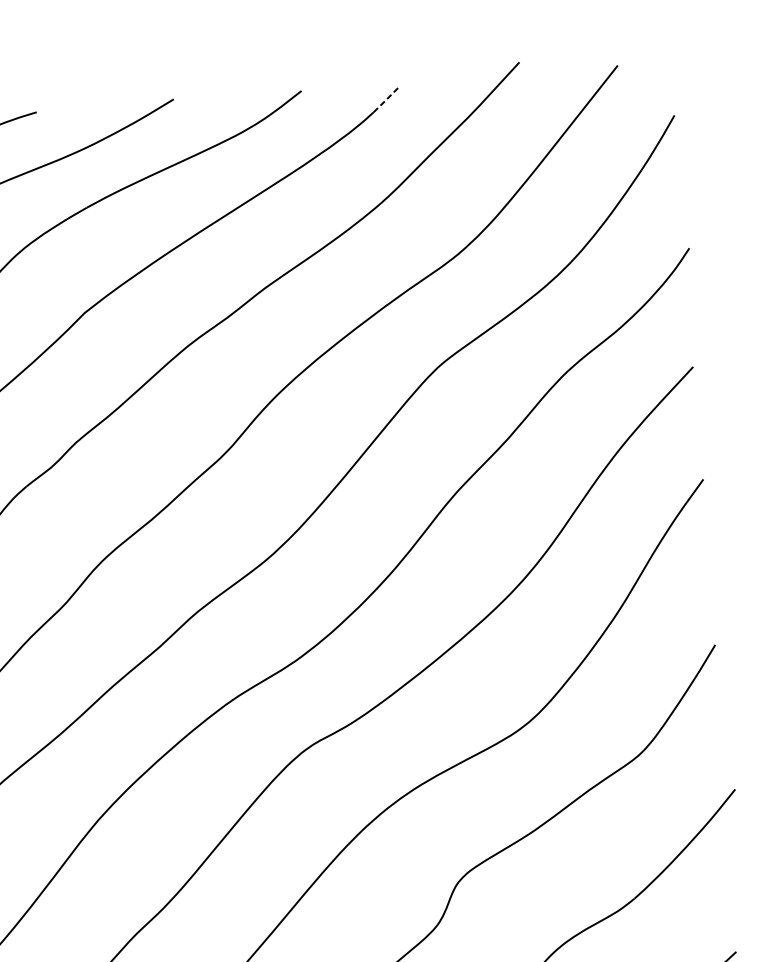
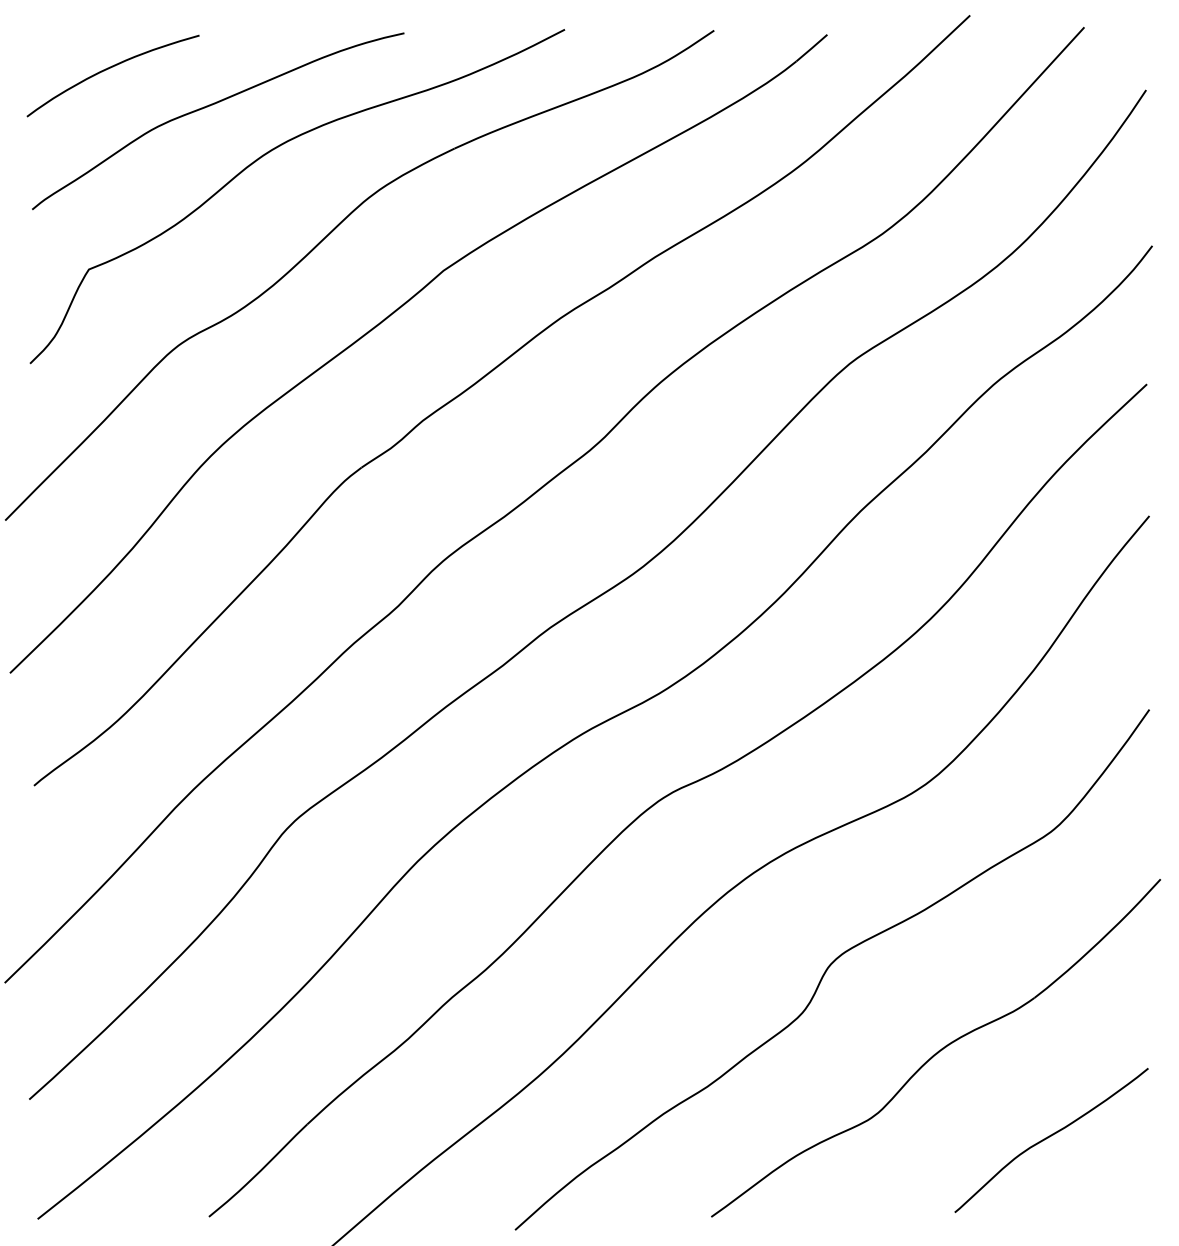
line: (385, 100) -> (811, 48), dashed -> solid

